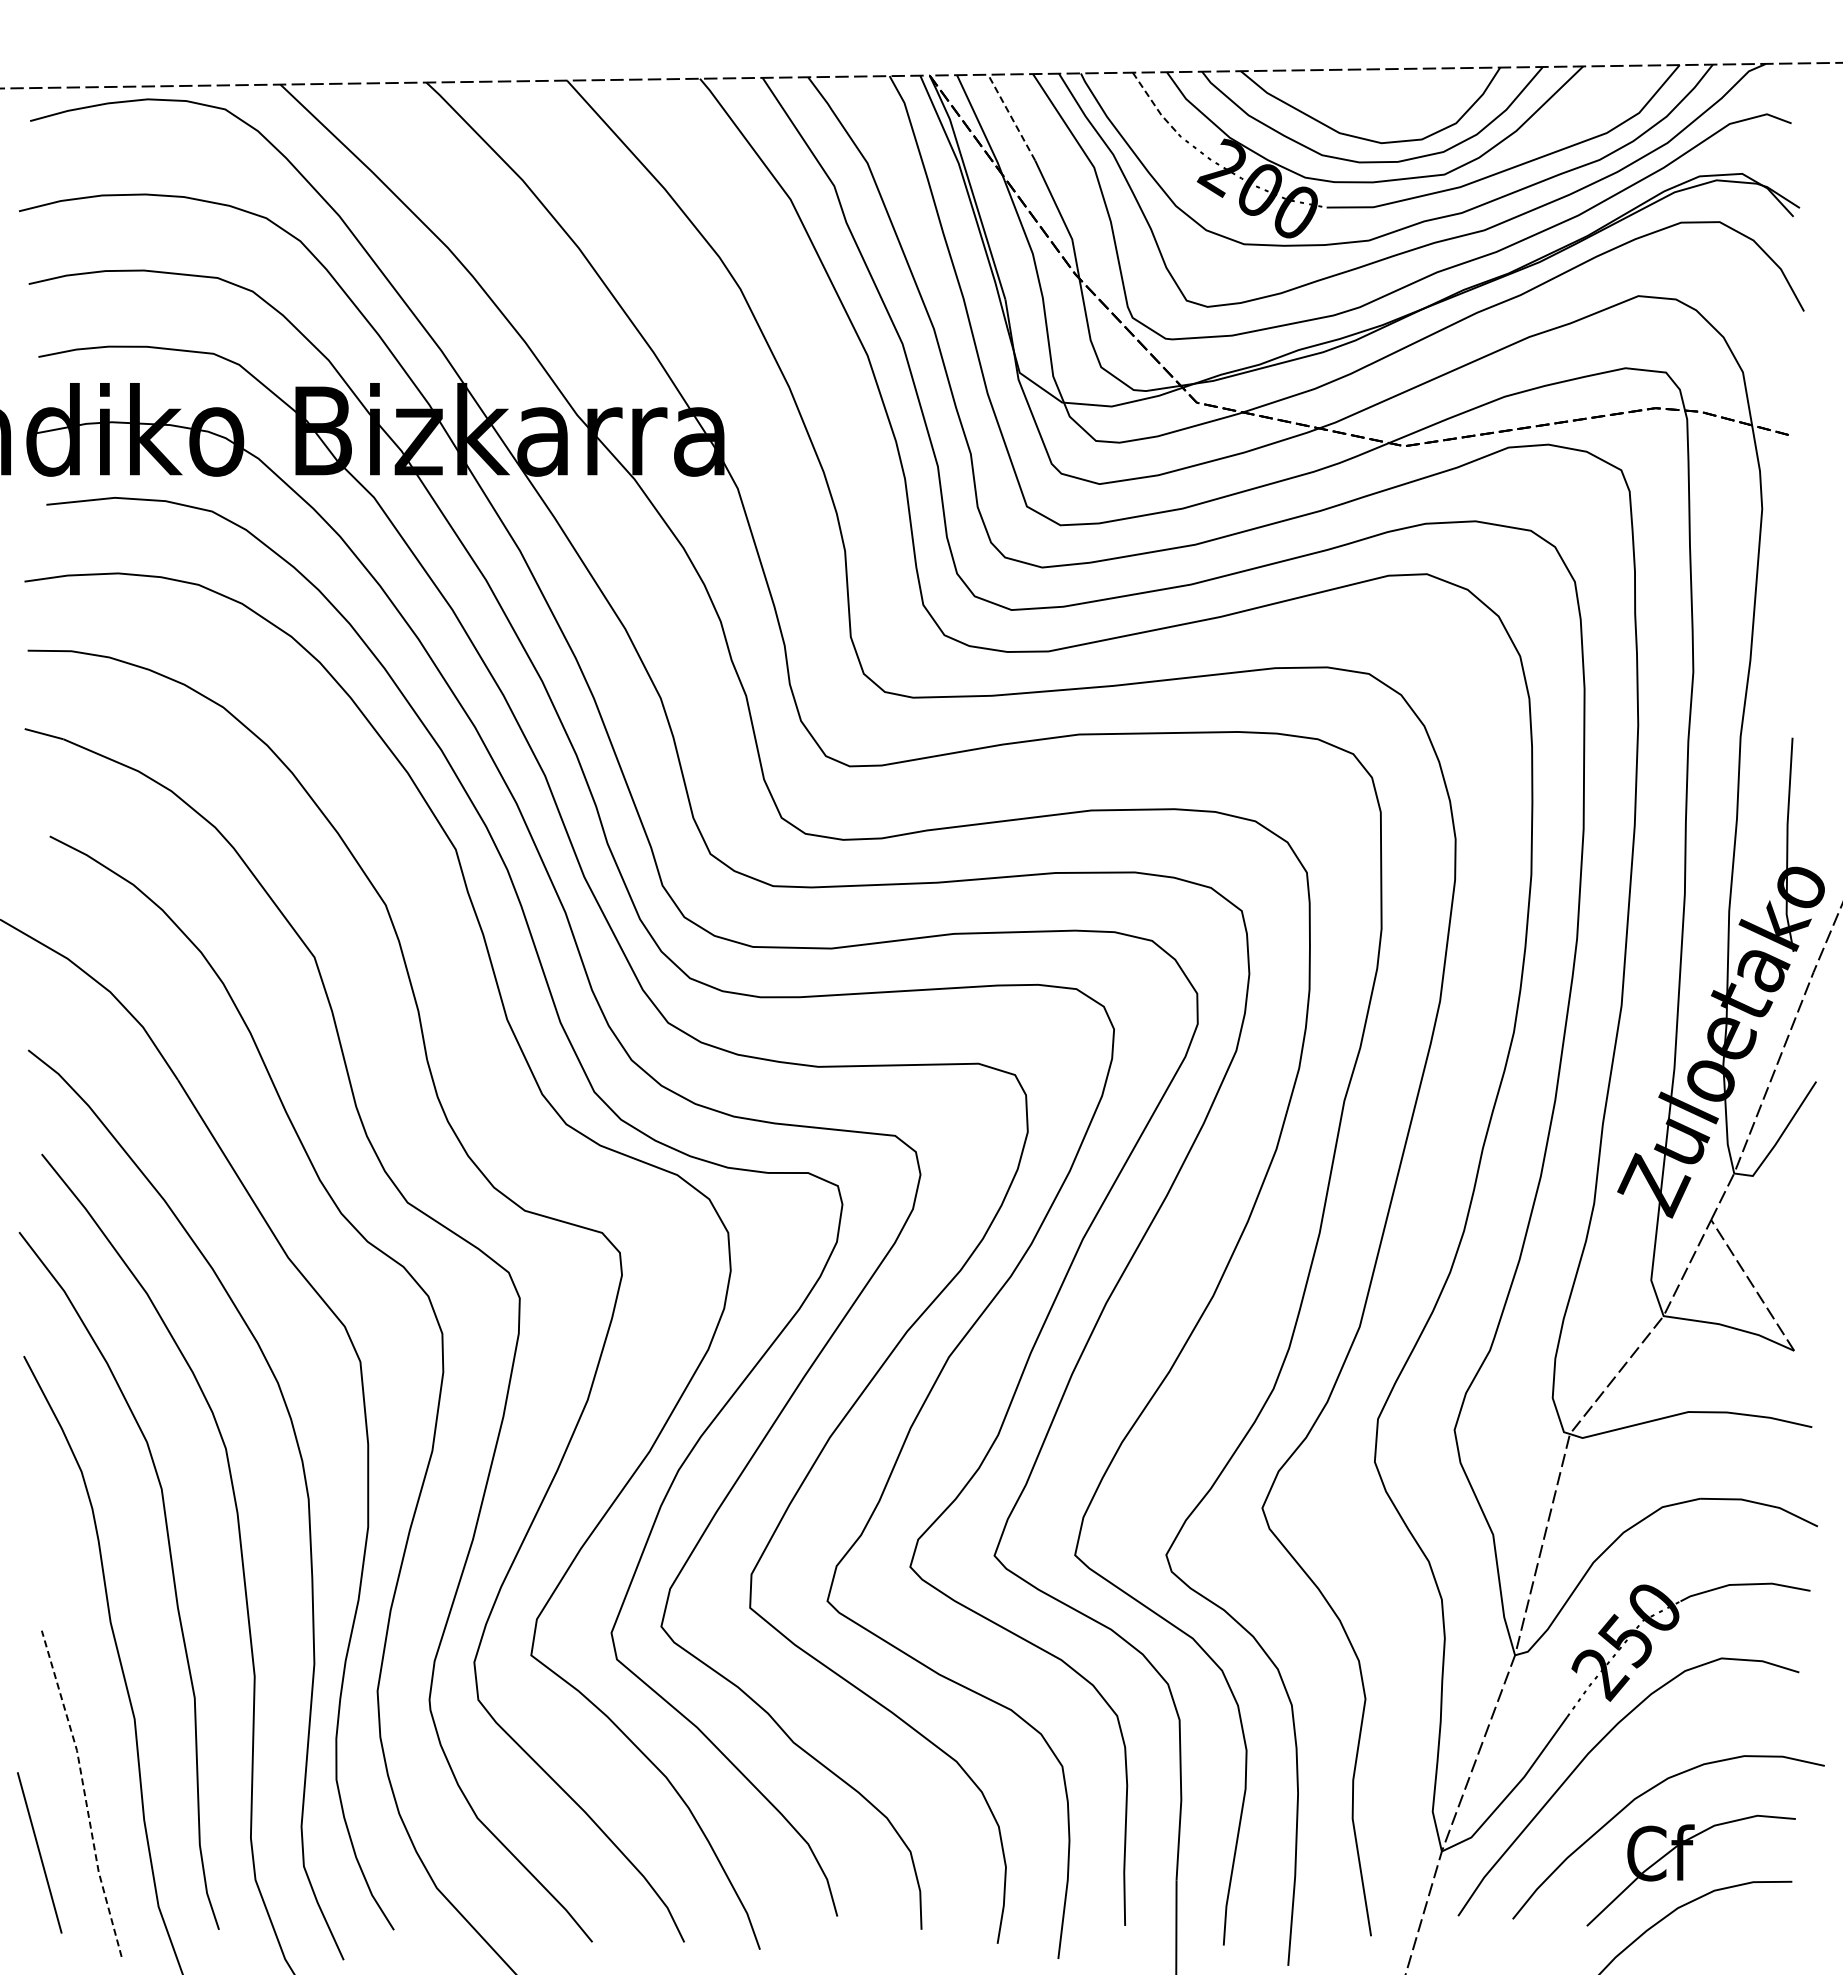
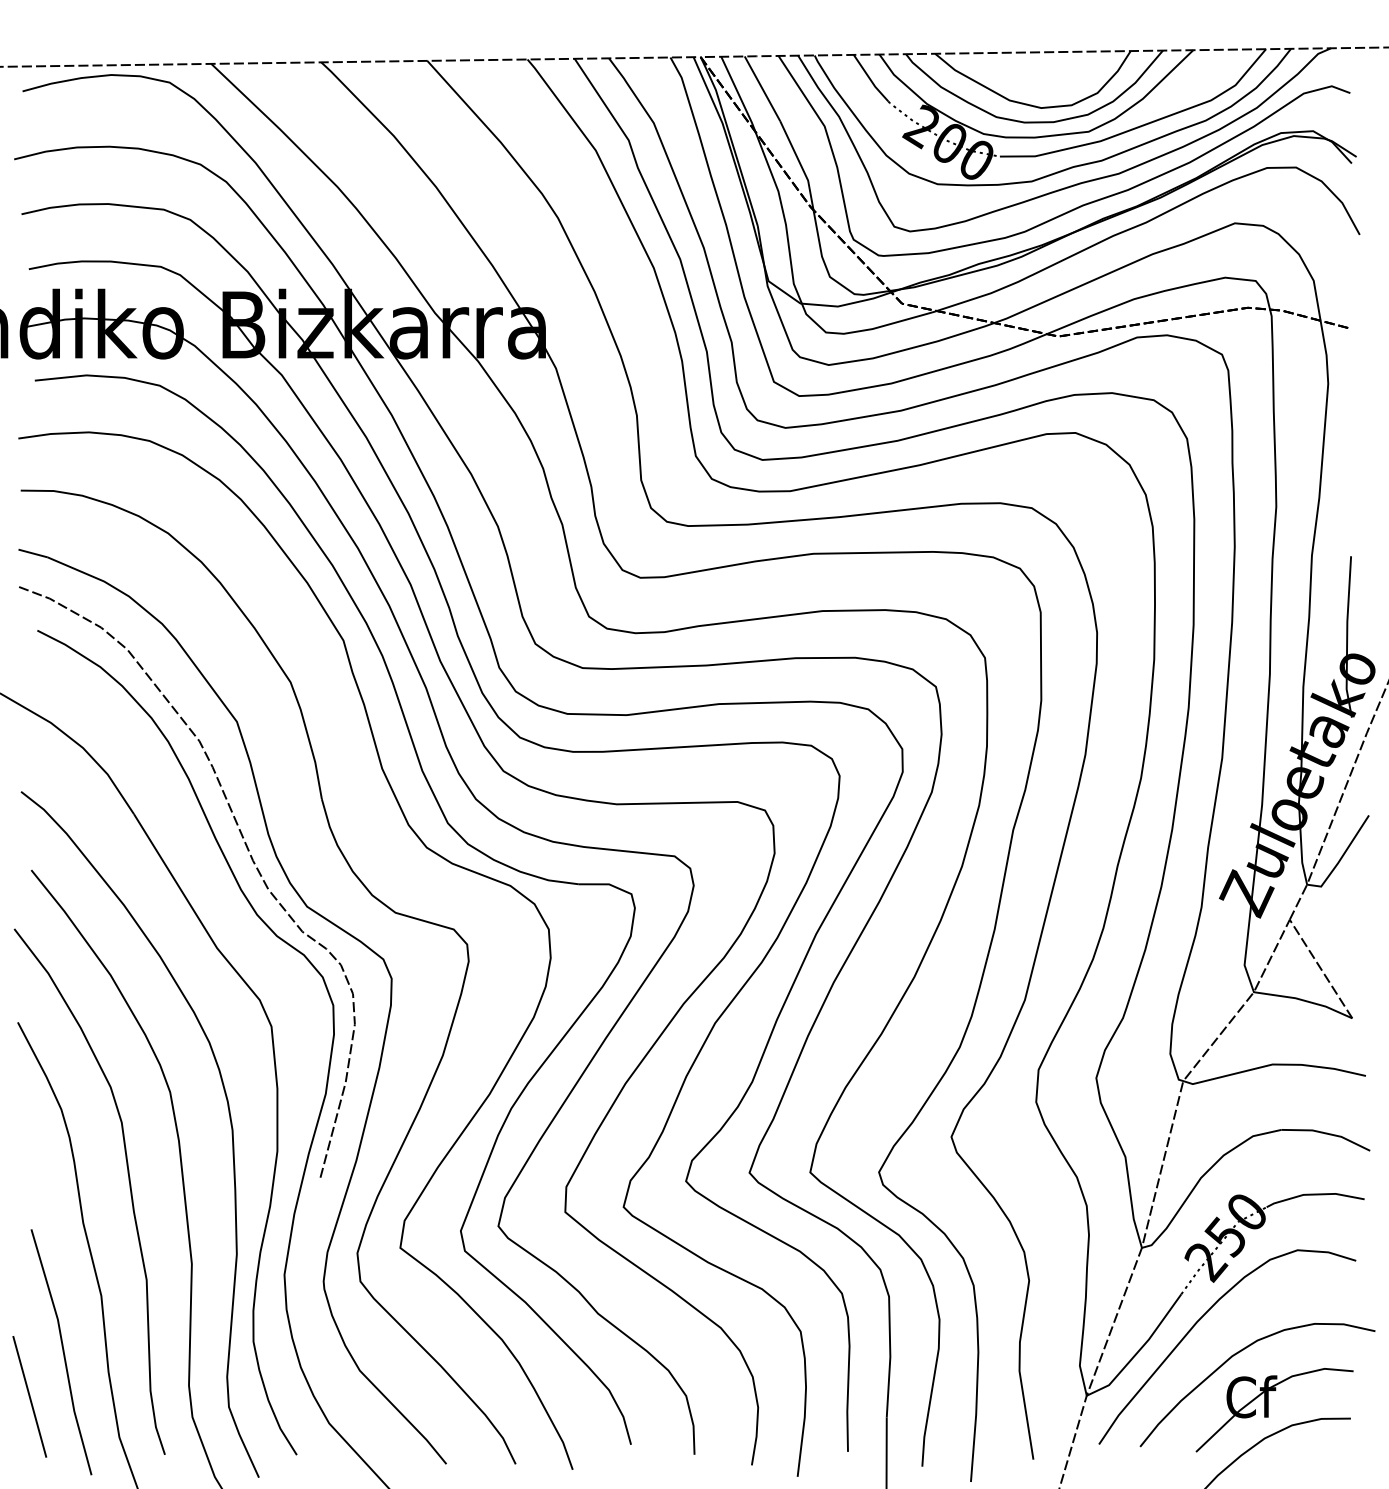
line: (1154, 105) -> (870, 79), dashed -> solid
line: (1011, 117) -> (762, 88), dashed -> solid
curve: (333, 1139) -> (251, 859), added
line: (84, 1792) -> (63, 1351), dashed -> solid

